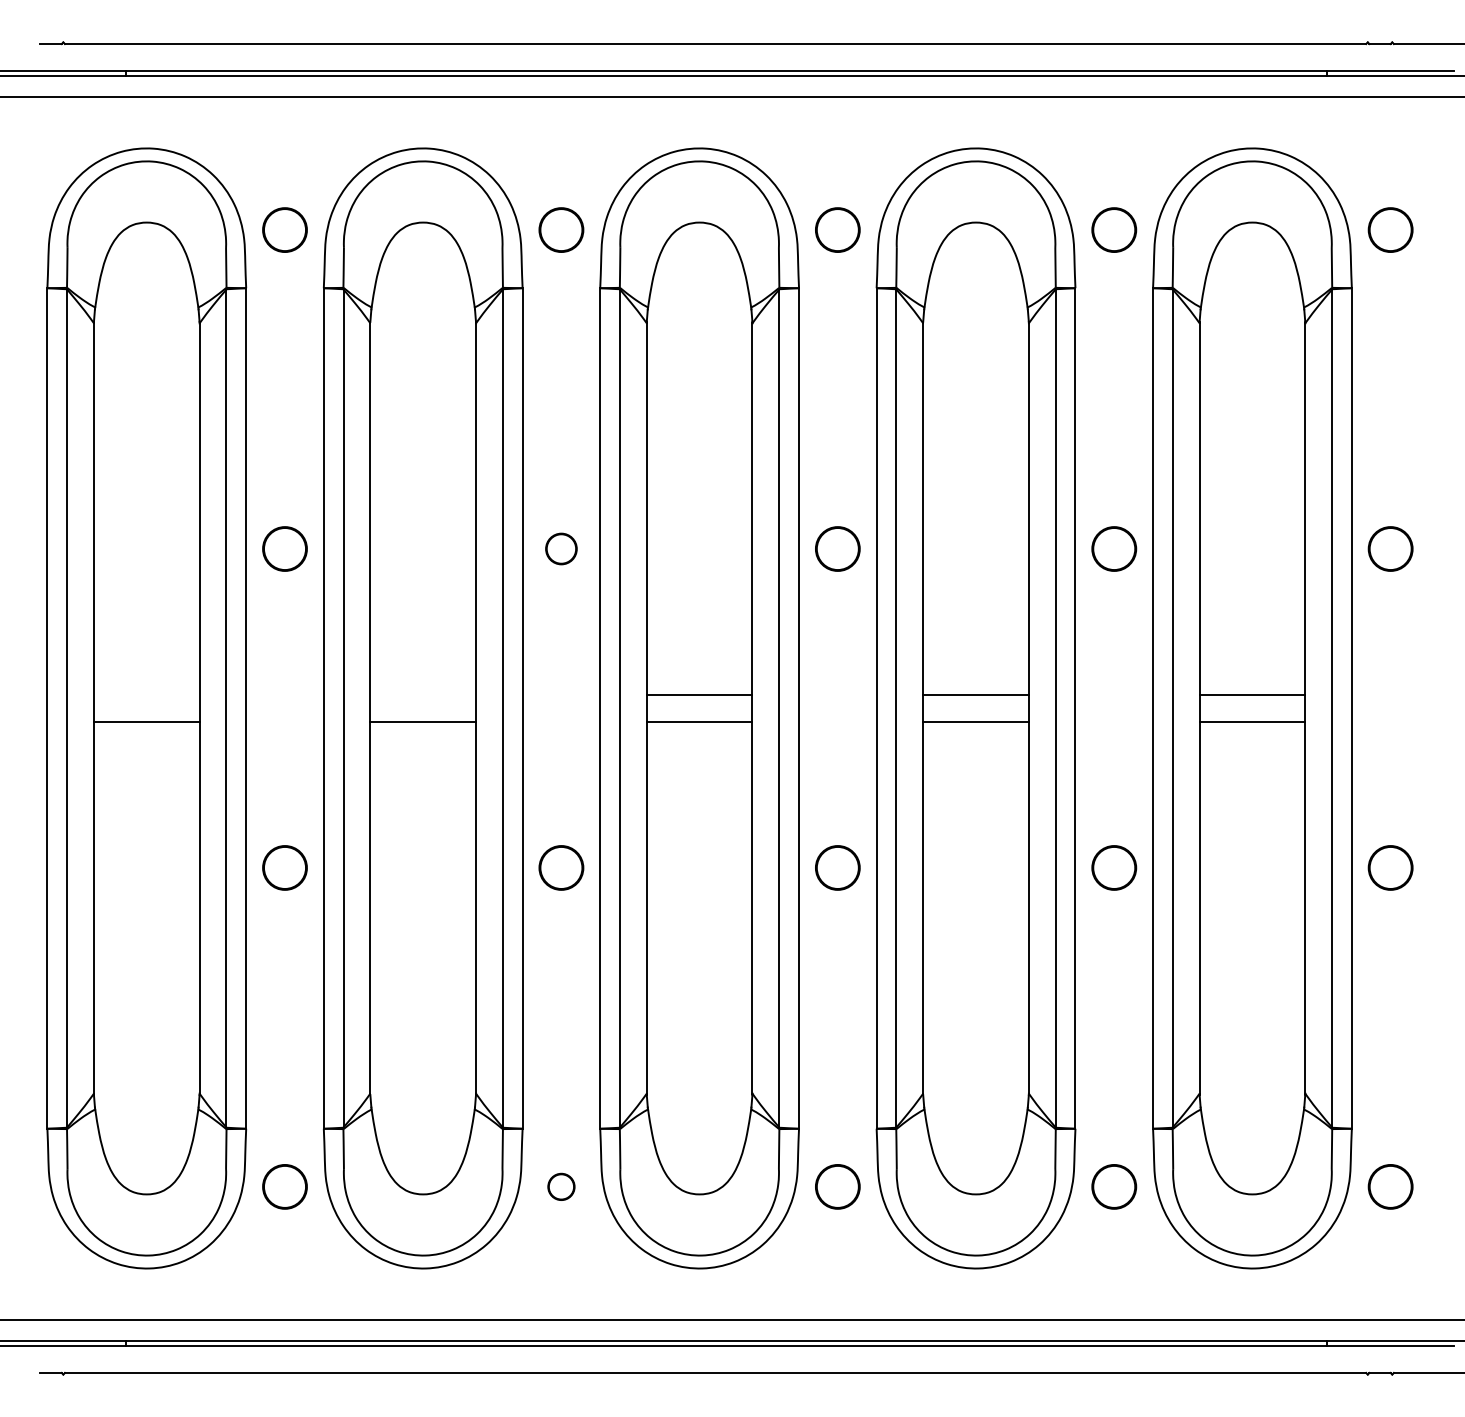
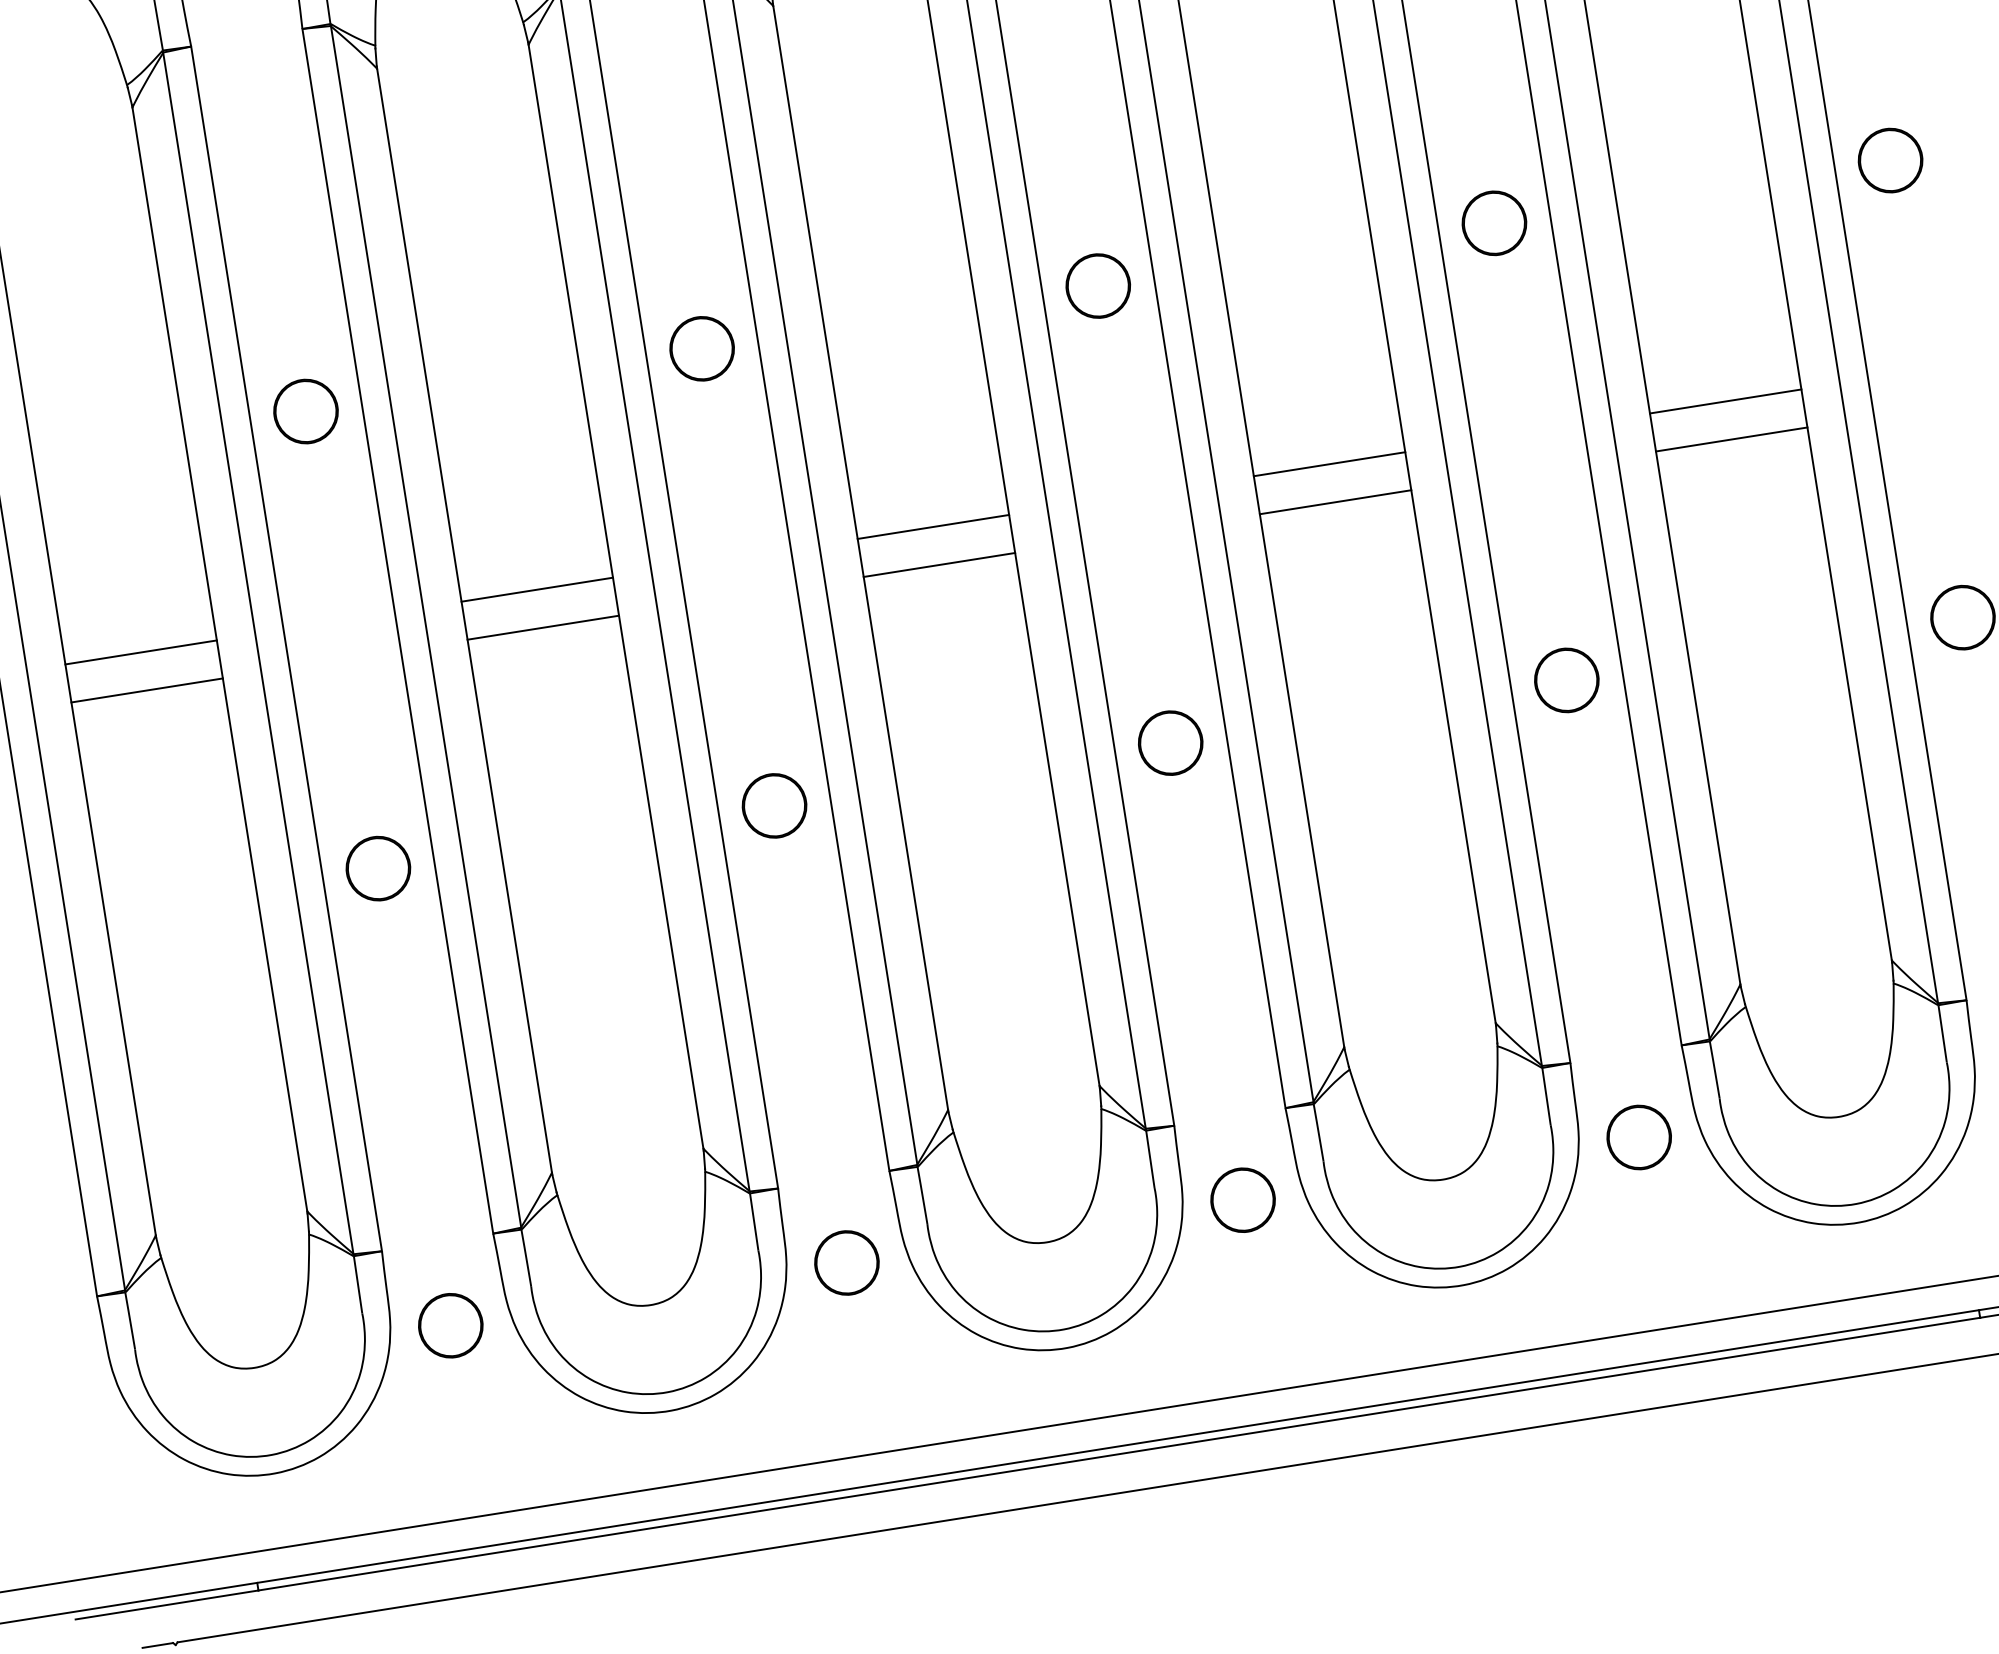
part: (561, 548) -> (702, 348), size x1.43
line: (146, 695) -> (140, 652), added
line: (423, 695) -> (537, 590), added
part: (561, 1186) -> (846, 1262), size x1.67

